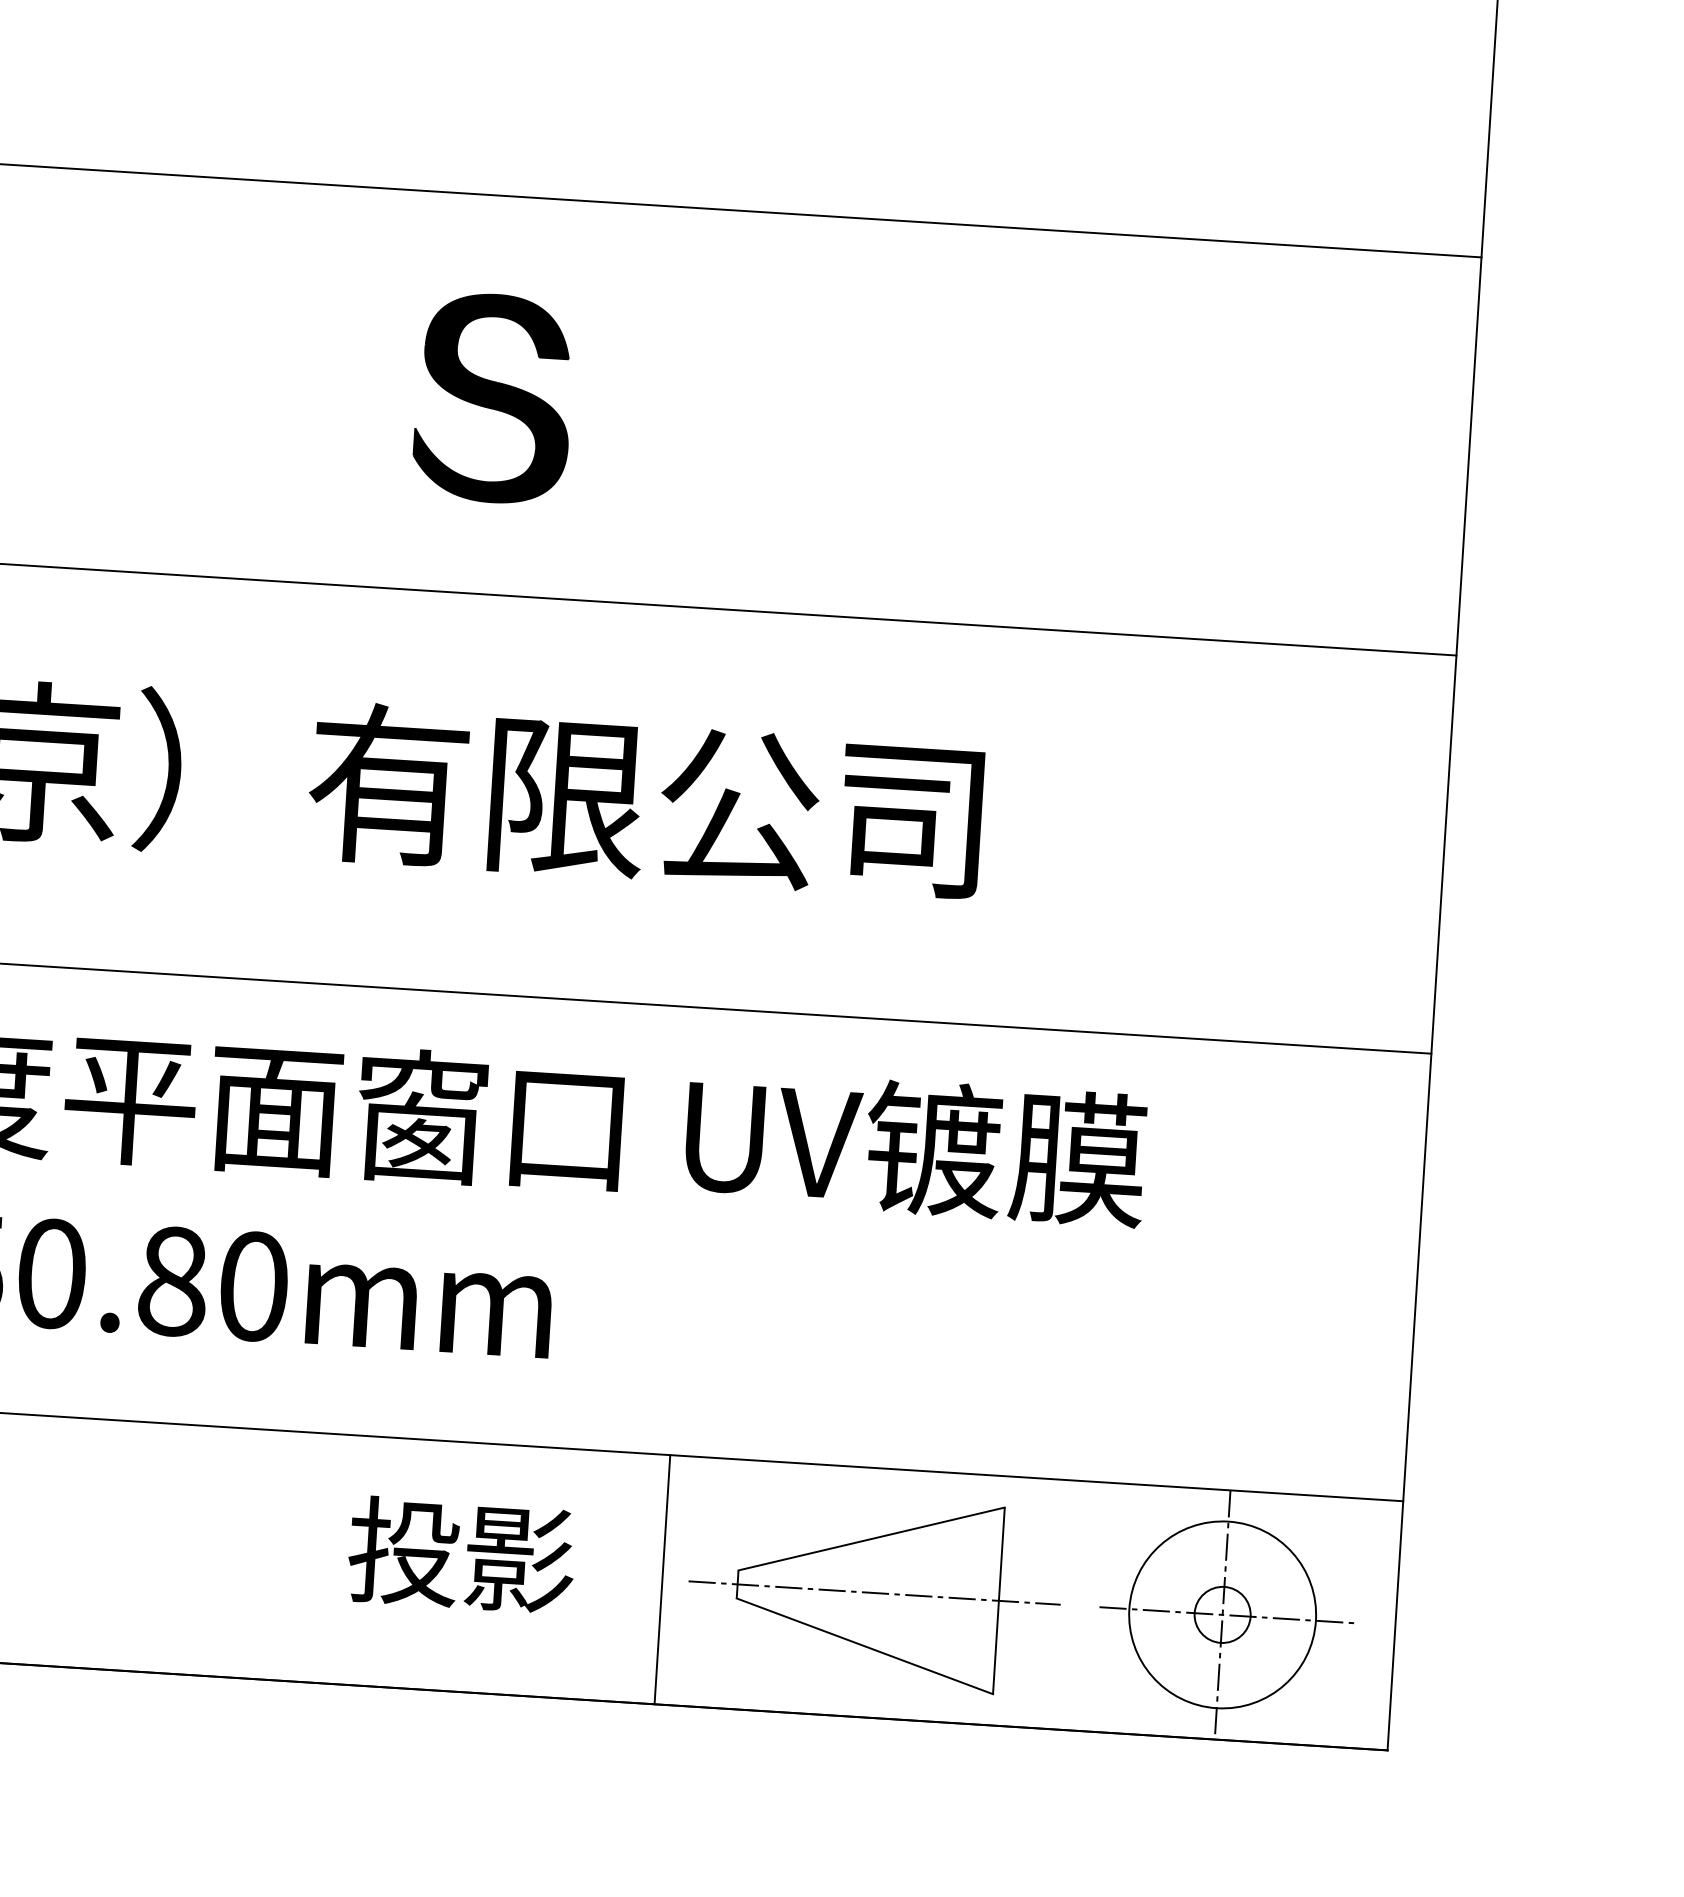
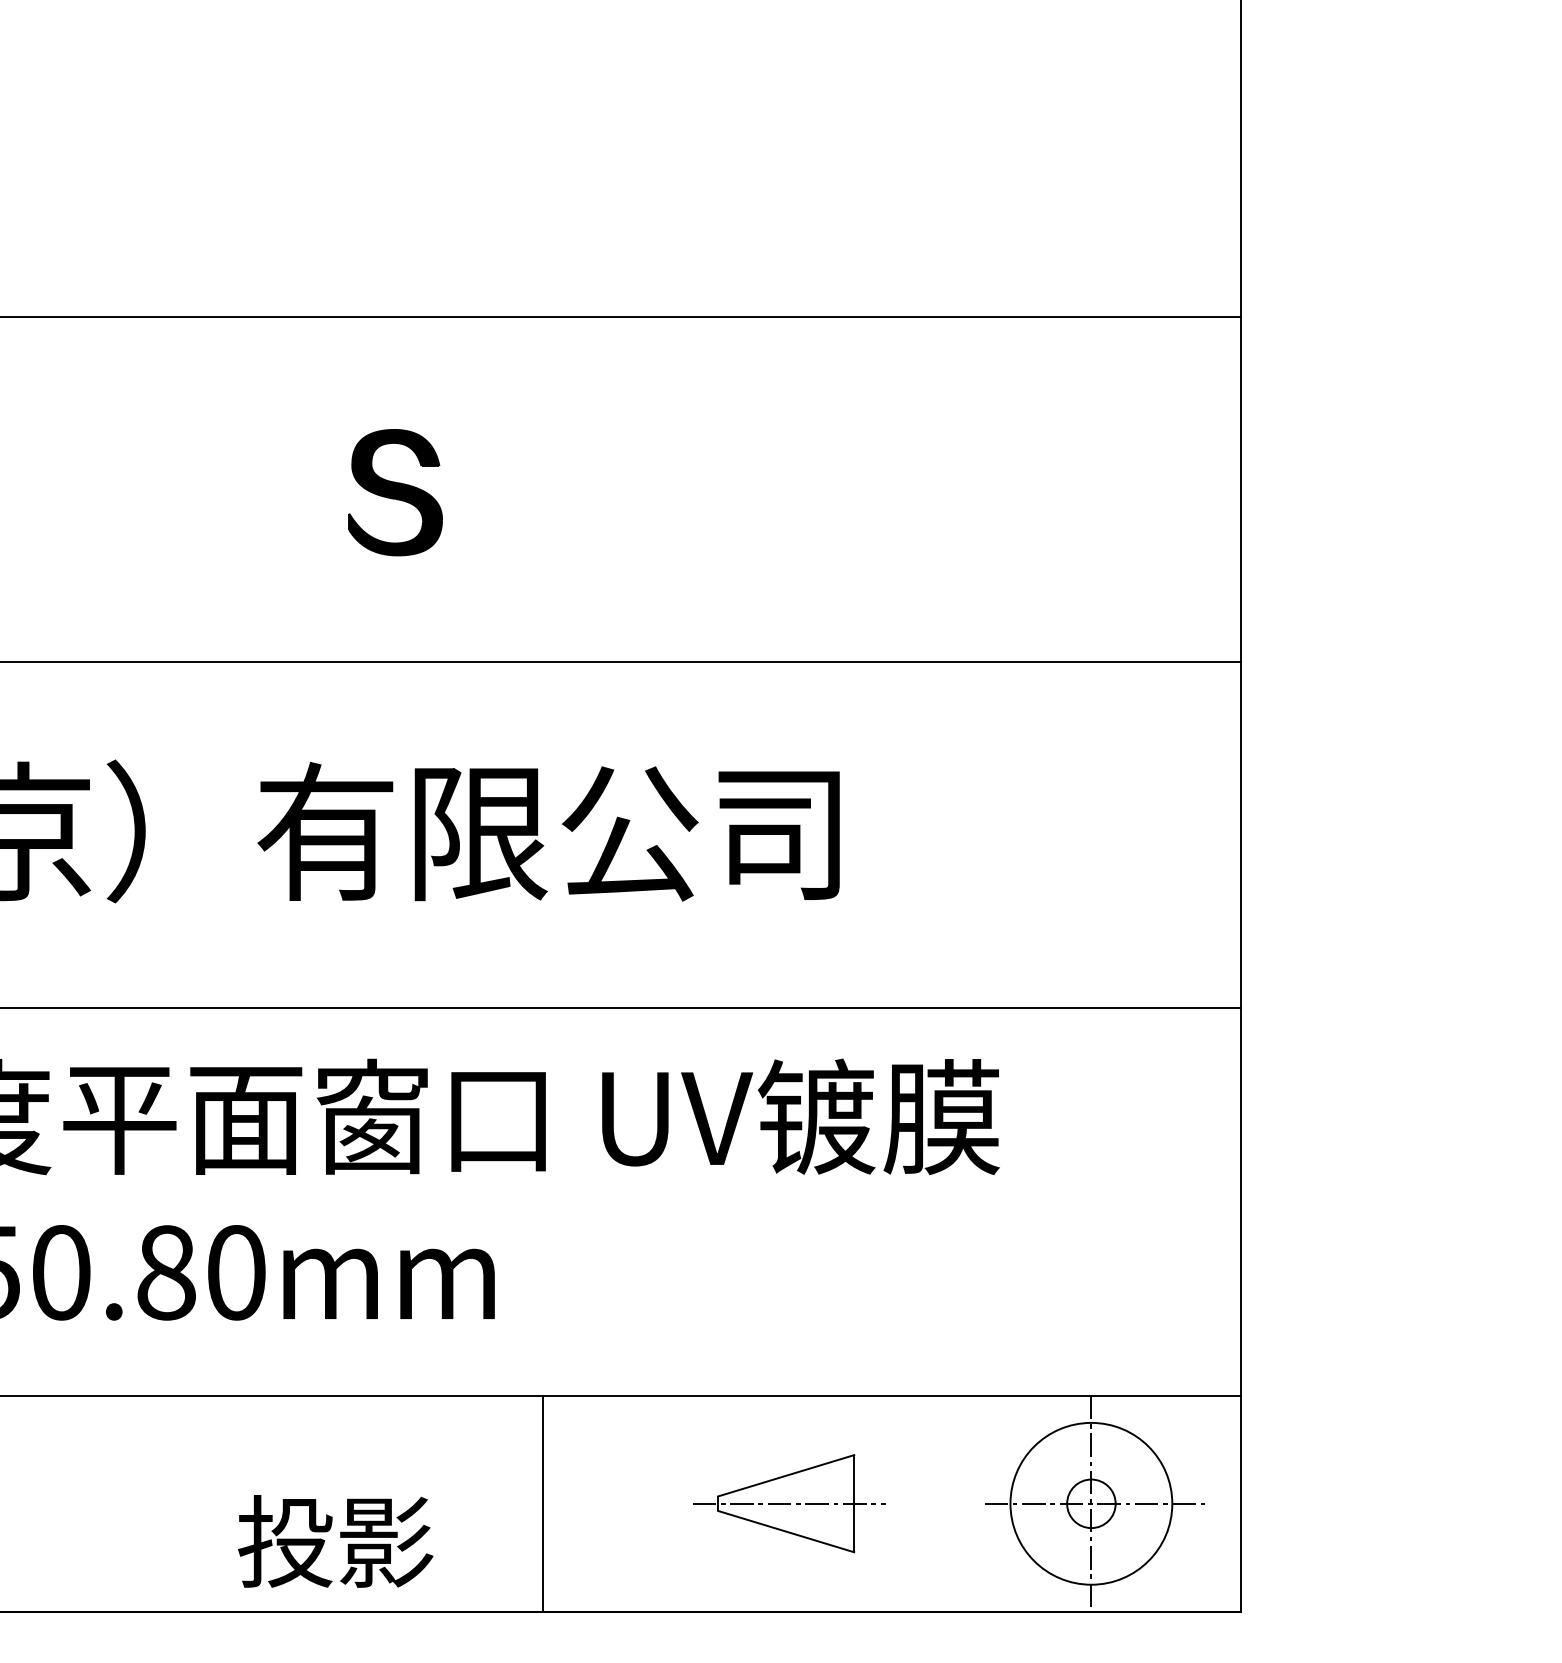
part: (493, 398) -> (395, 492), size x0.7
text: (461, 1555) -> (335, 1541), moved
line: (662, 1579) -> (543, 1503), moved
part: (874, 1592) -> (789, 1503), size x0.6

